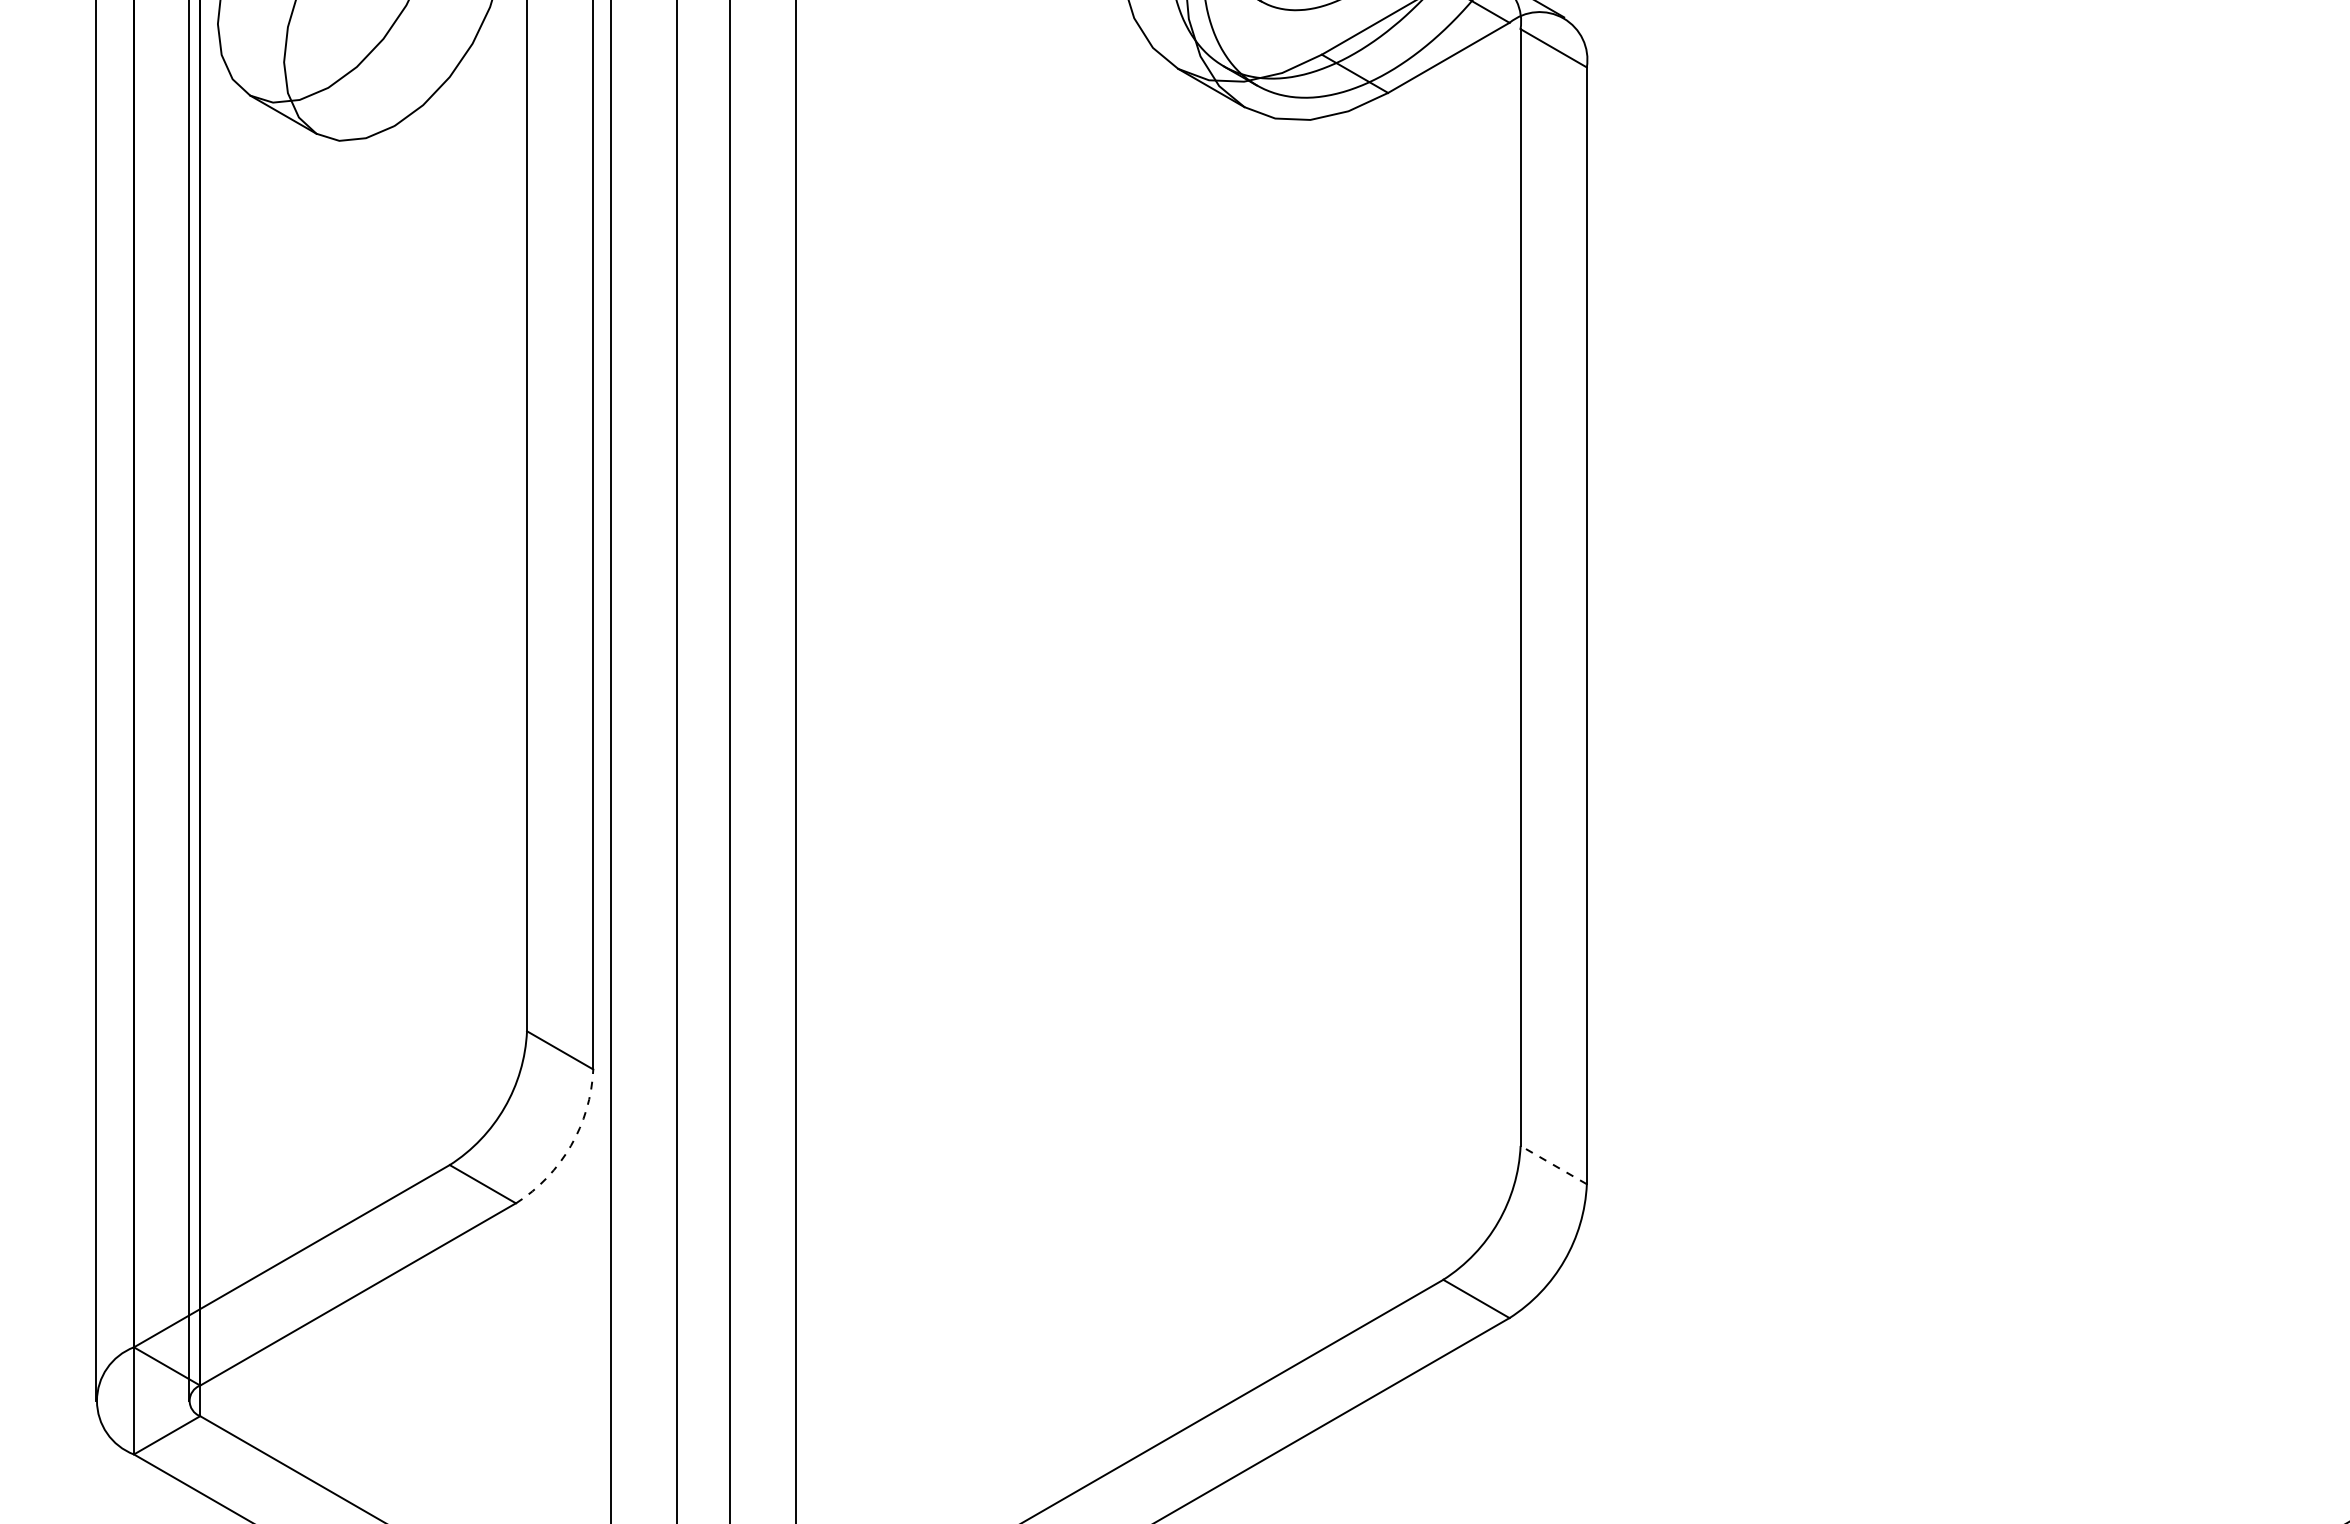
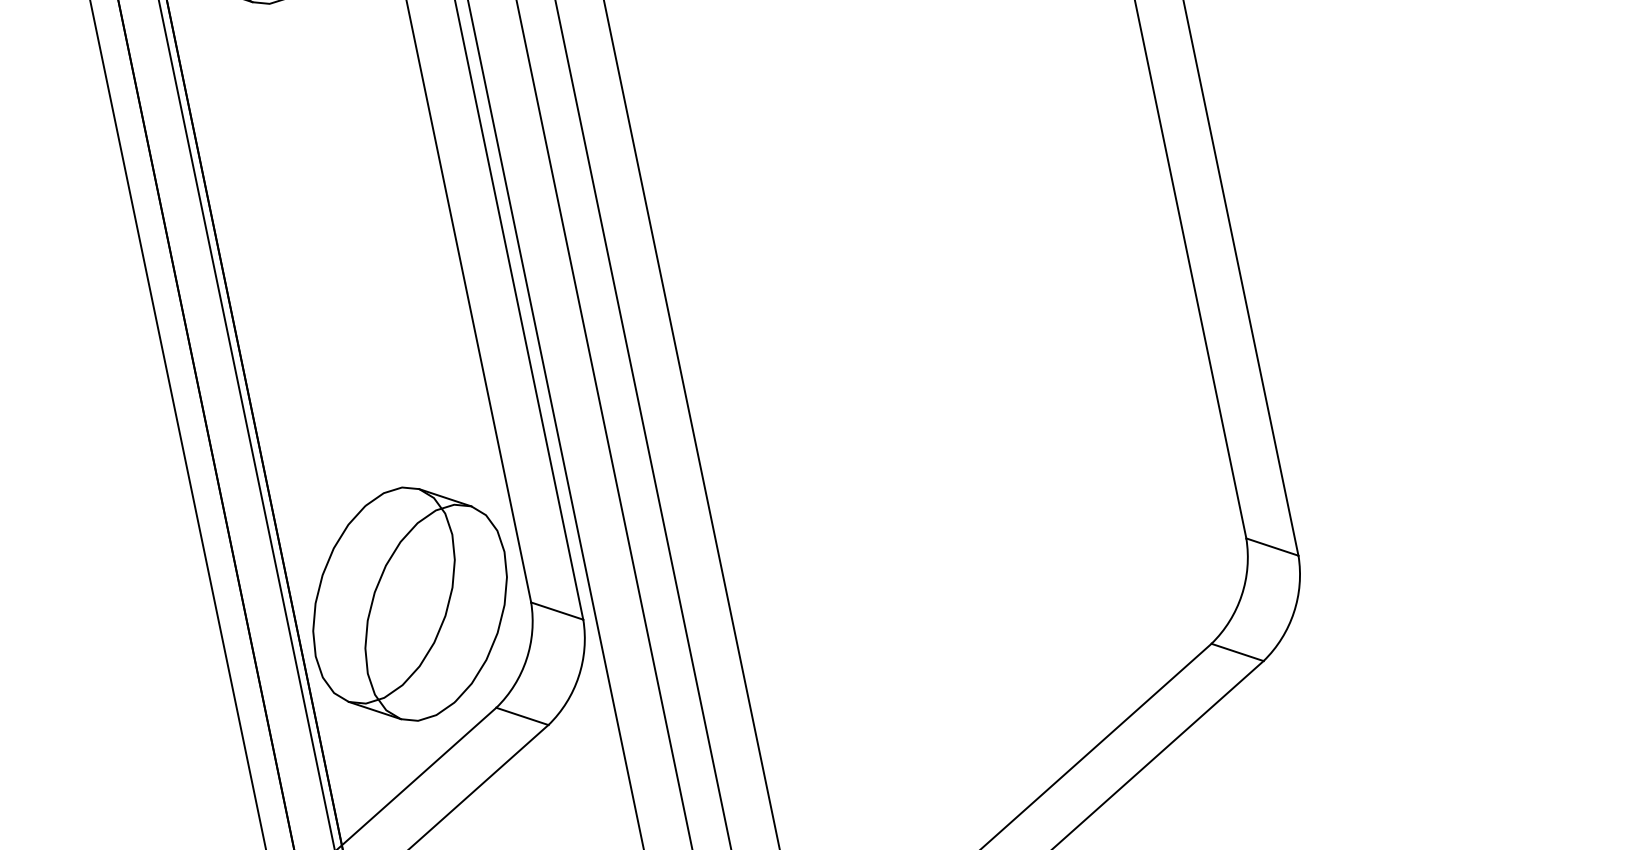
part: (361, 999) -> (410, 604), added
arc: (570, 1145) -> (578, 676), dashed -> solid
line: (1553, 1164) -> (1272, 546), dashed -> solid

